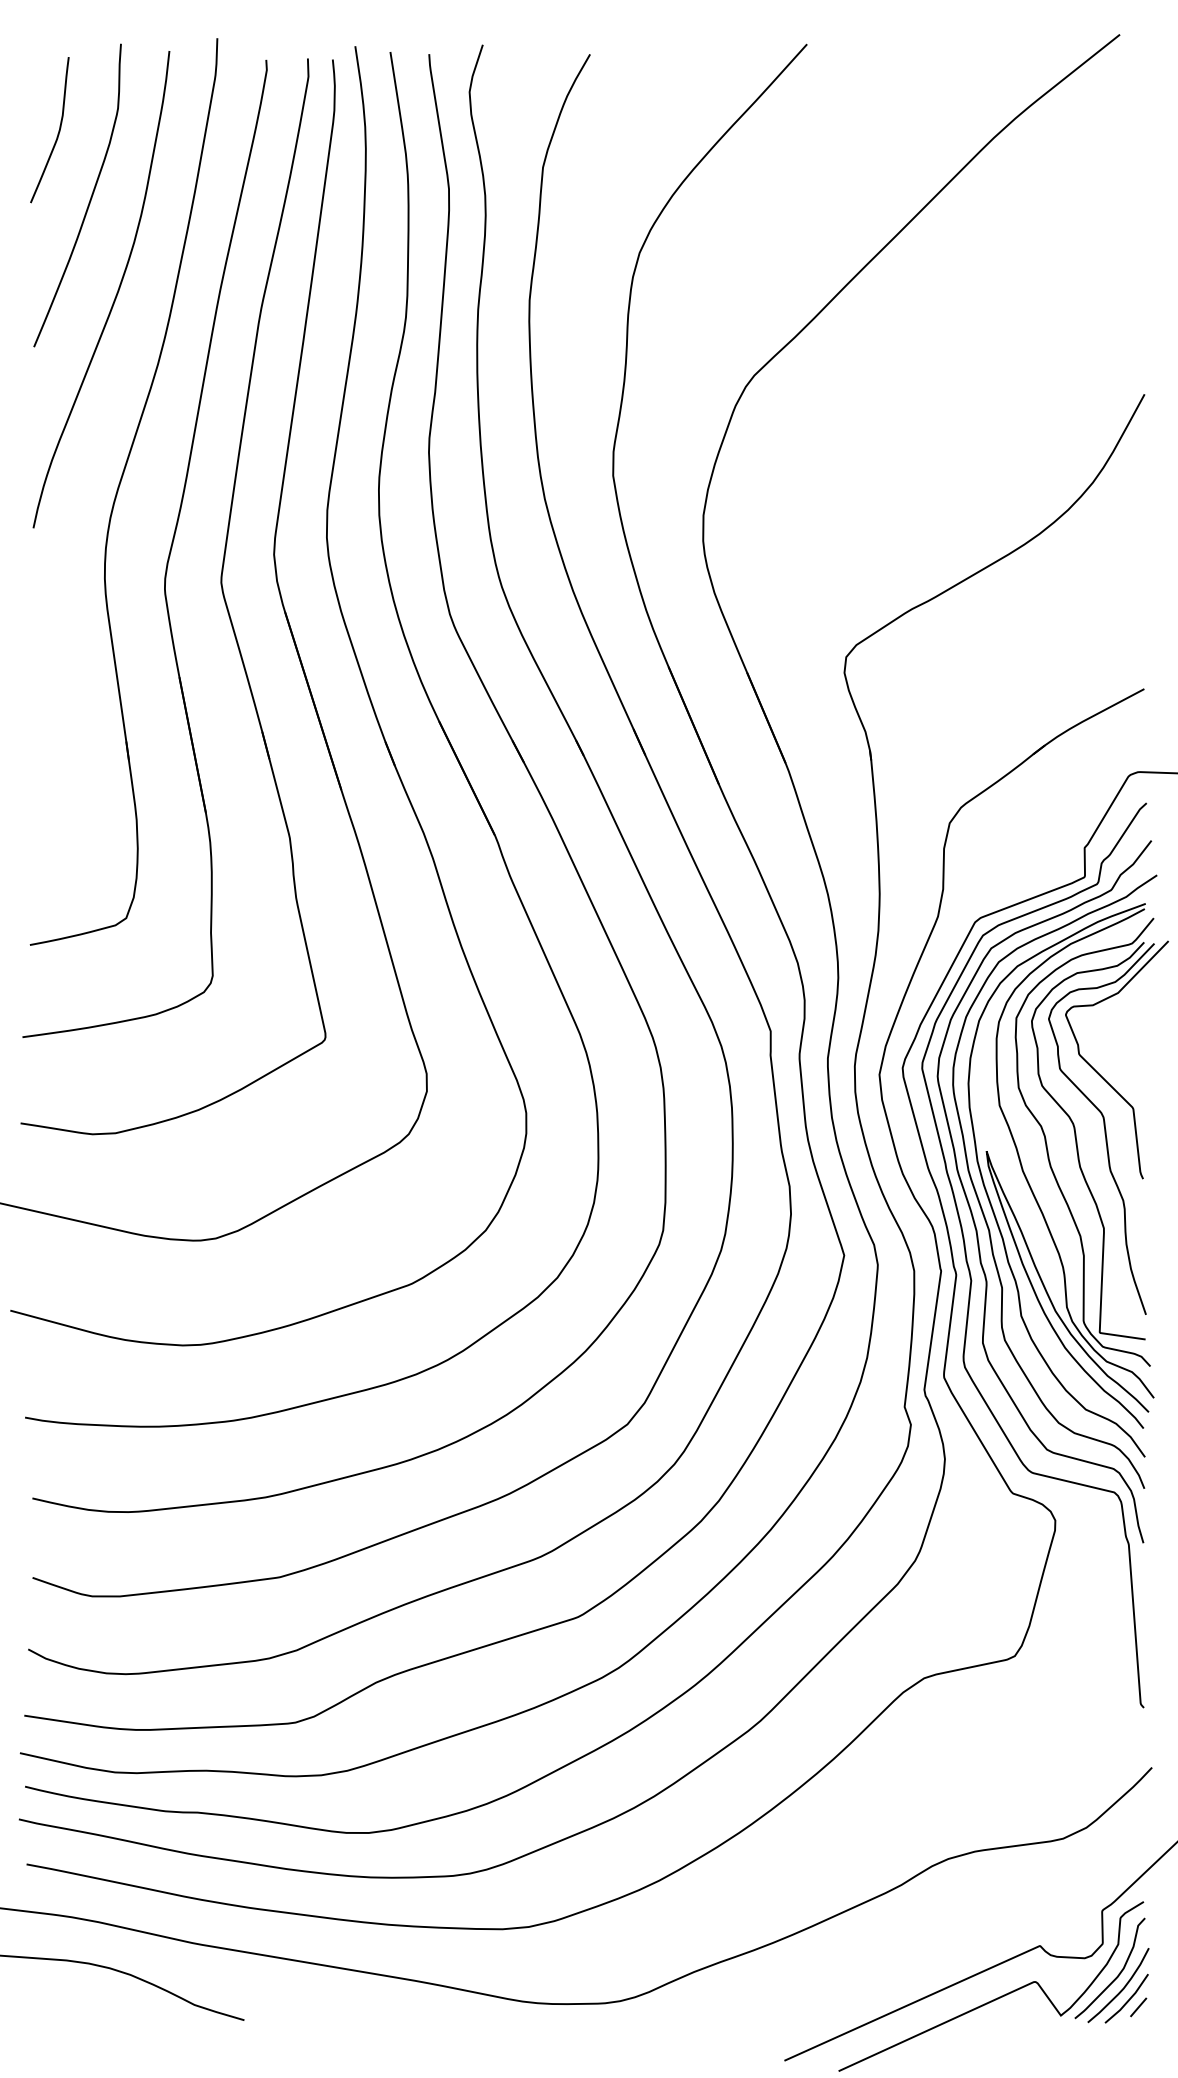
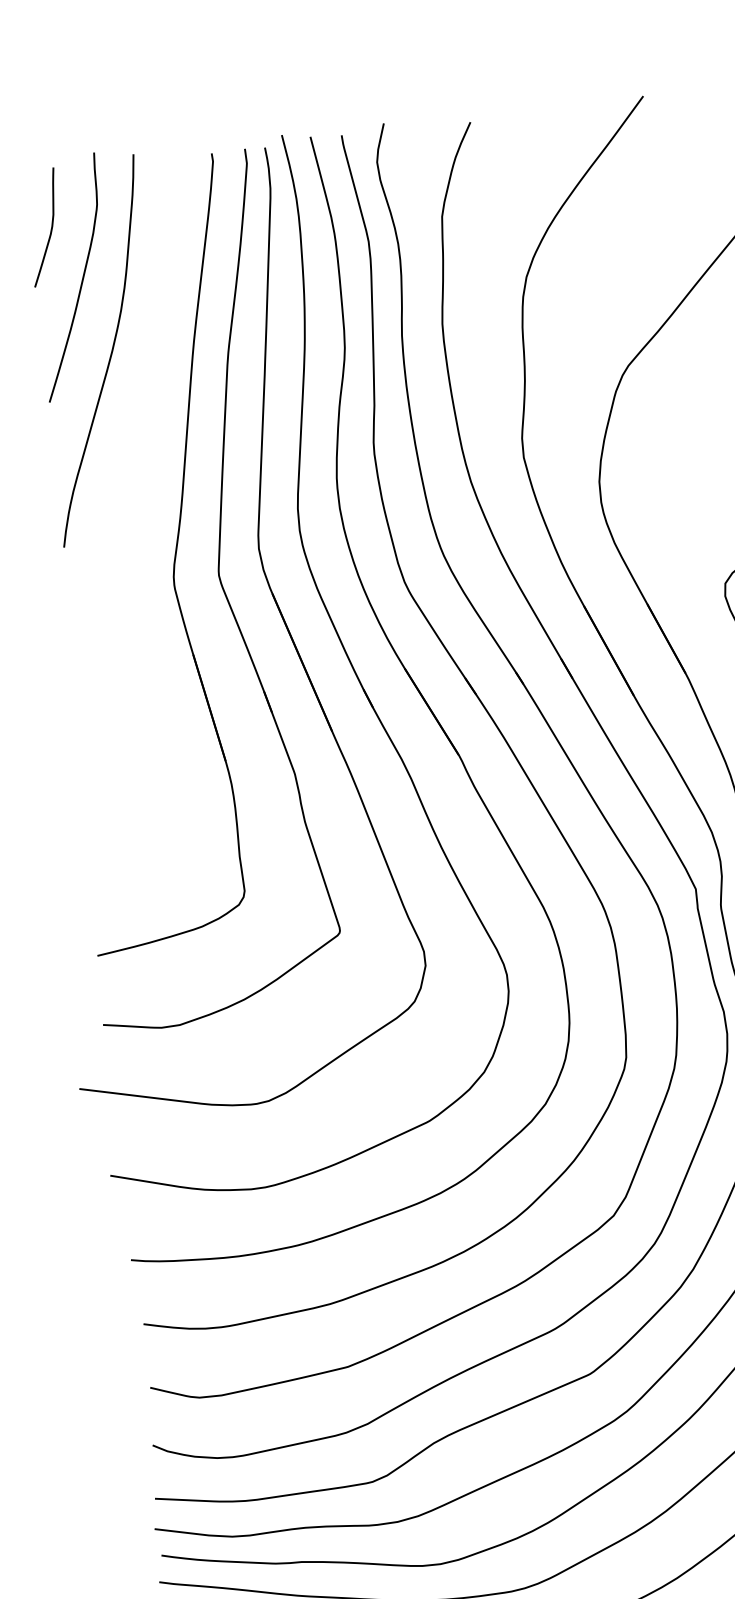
part: (123, 491) -> (133, 510), removed

